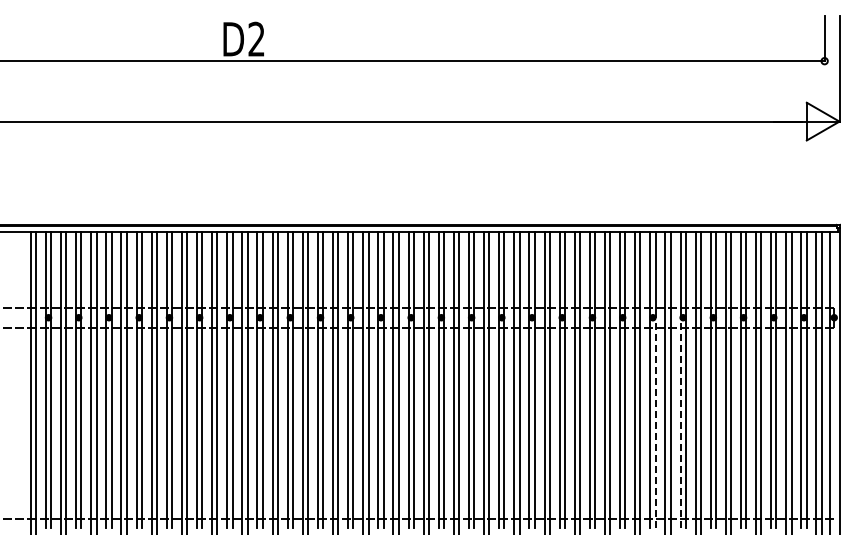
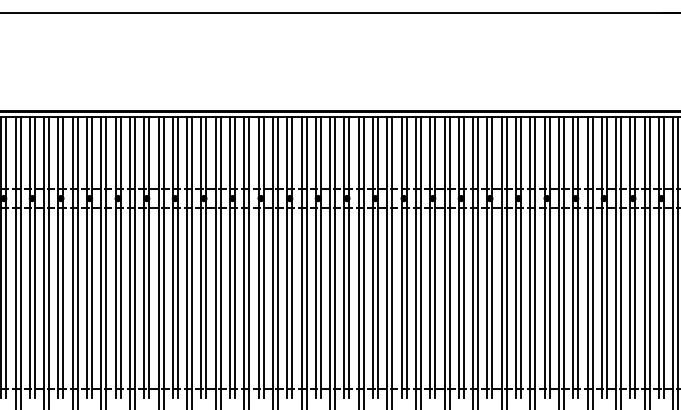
line: (655, 423) -> (549, 298), dashed -> solid
line: (680, 423) -> (573, 298), dashed -> solid

